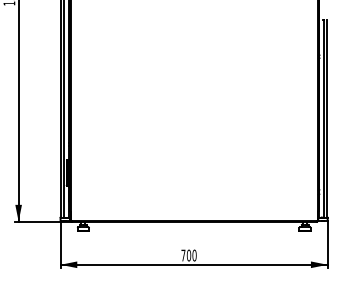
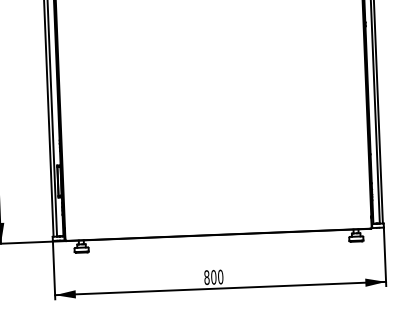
text: (183, 255) -> (206, 277), 700 -> 800

